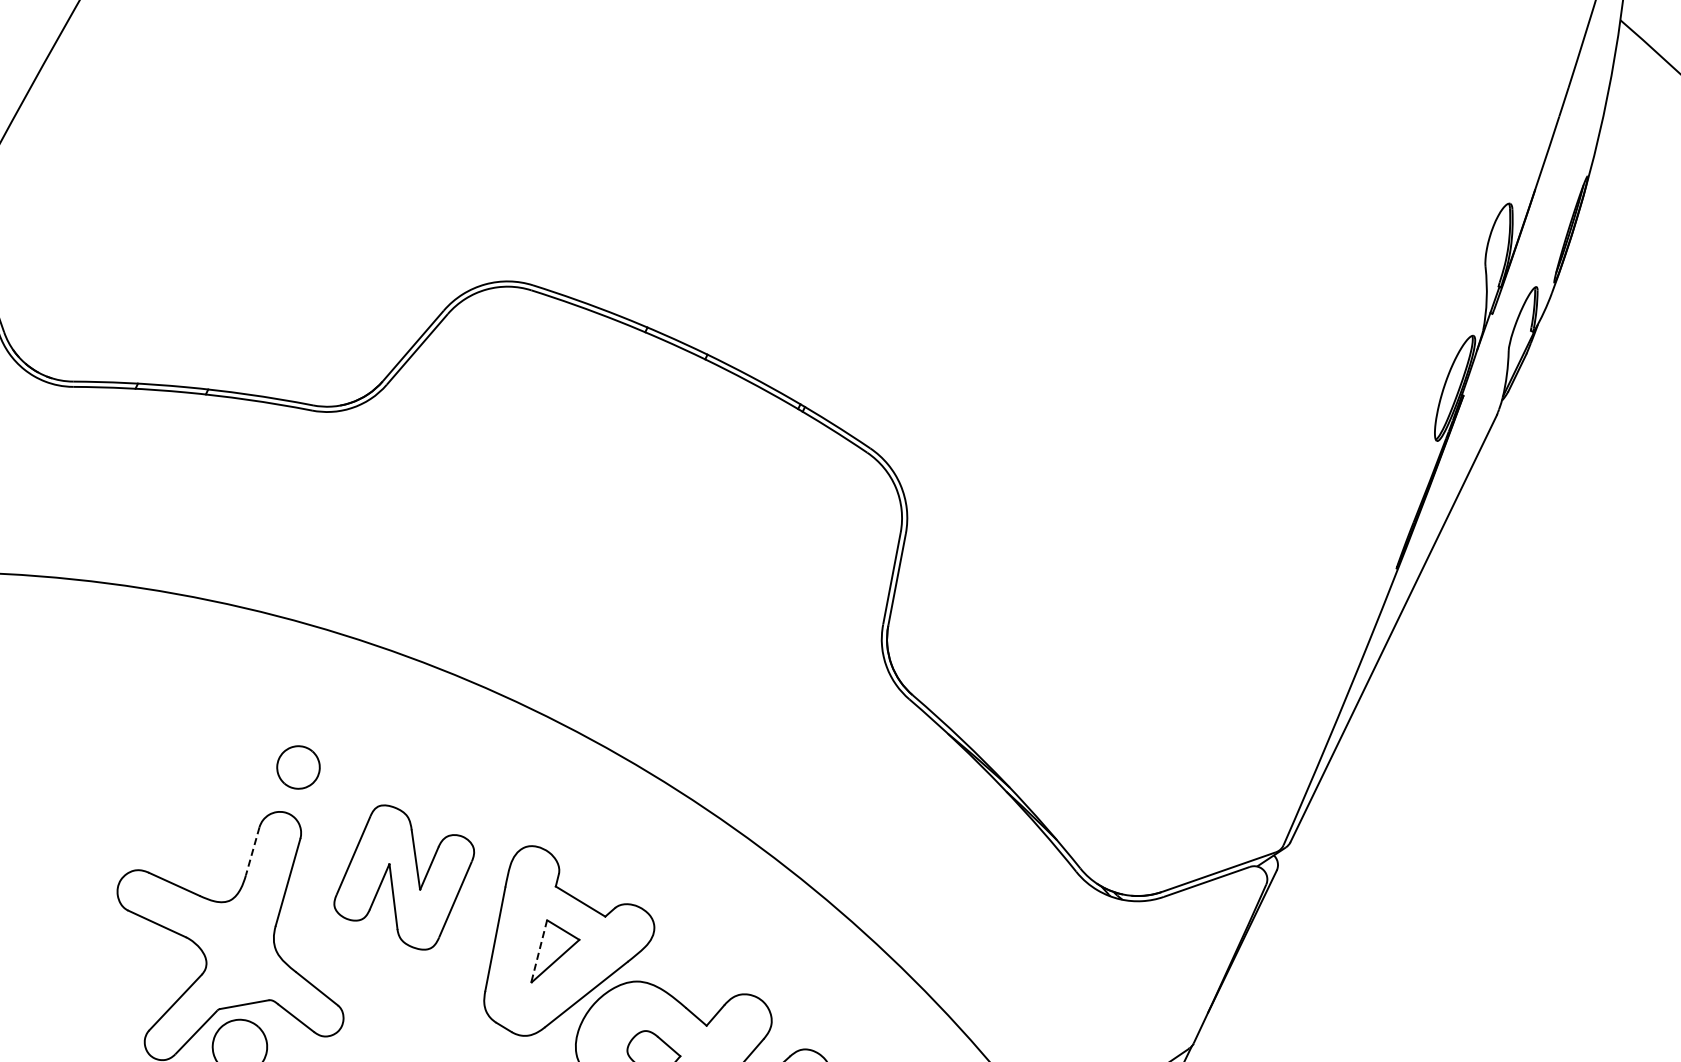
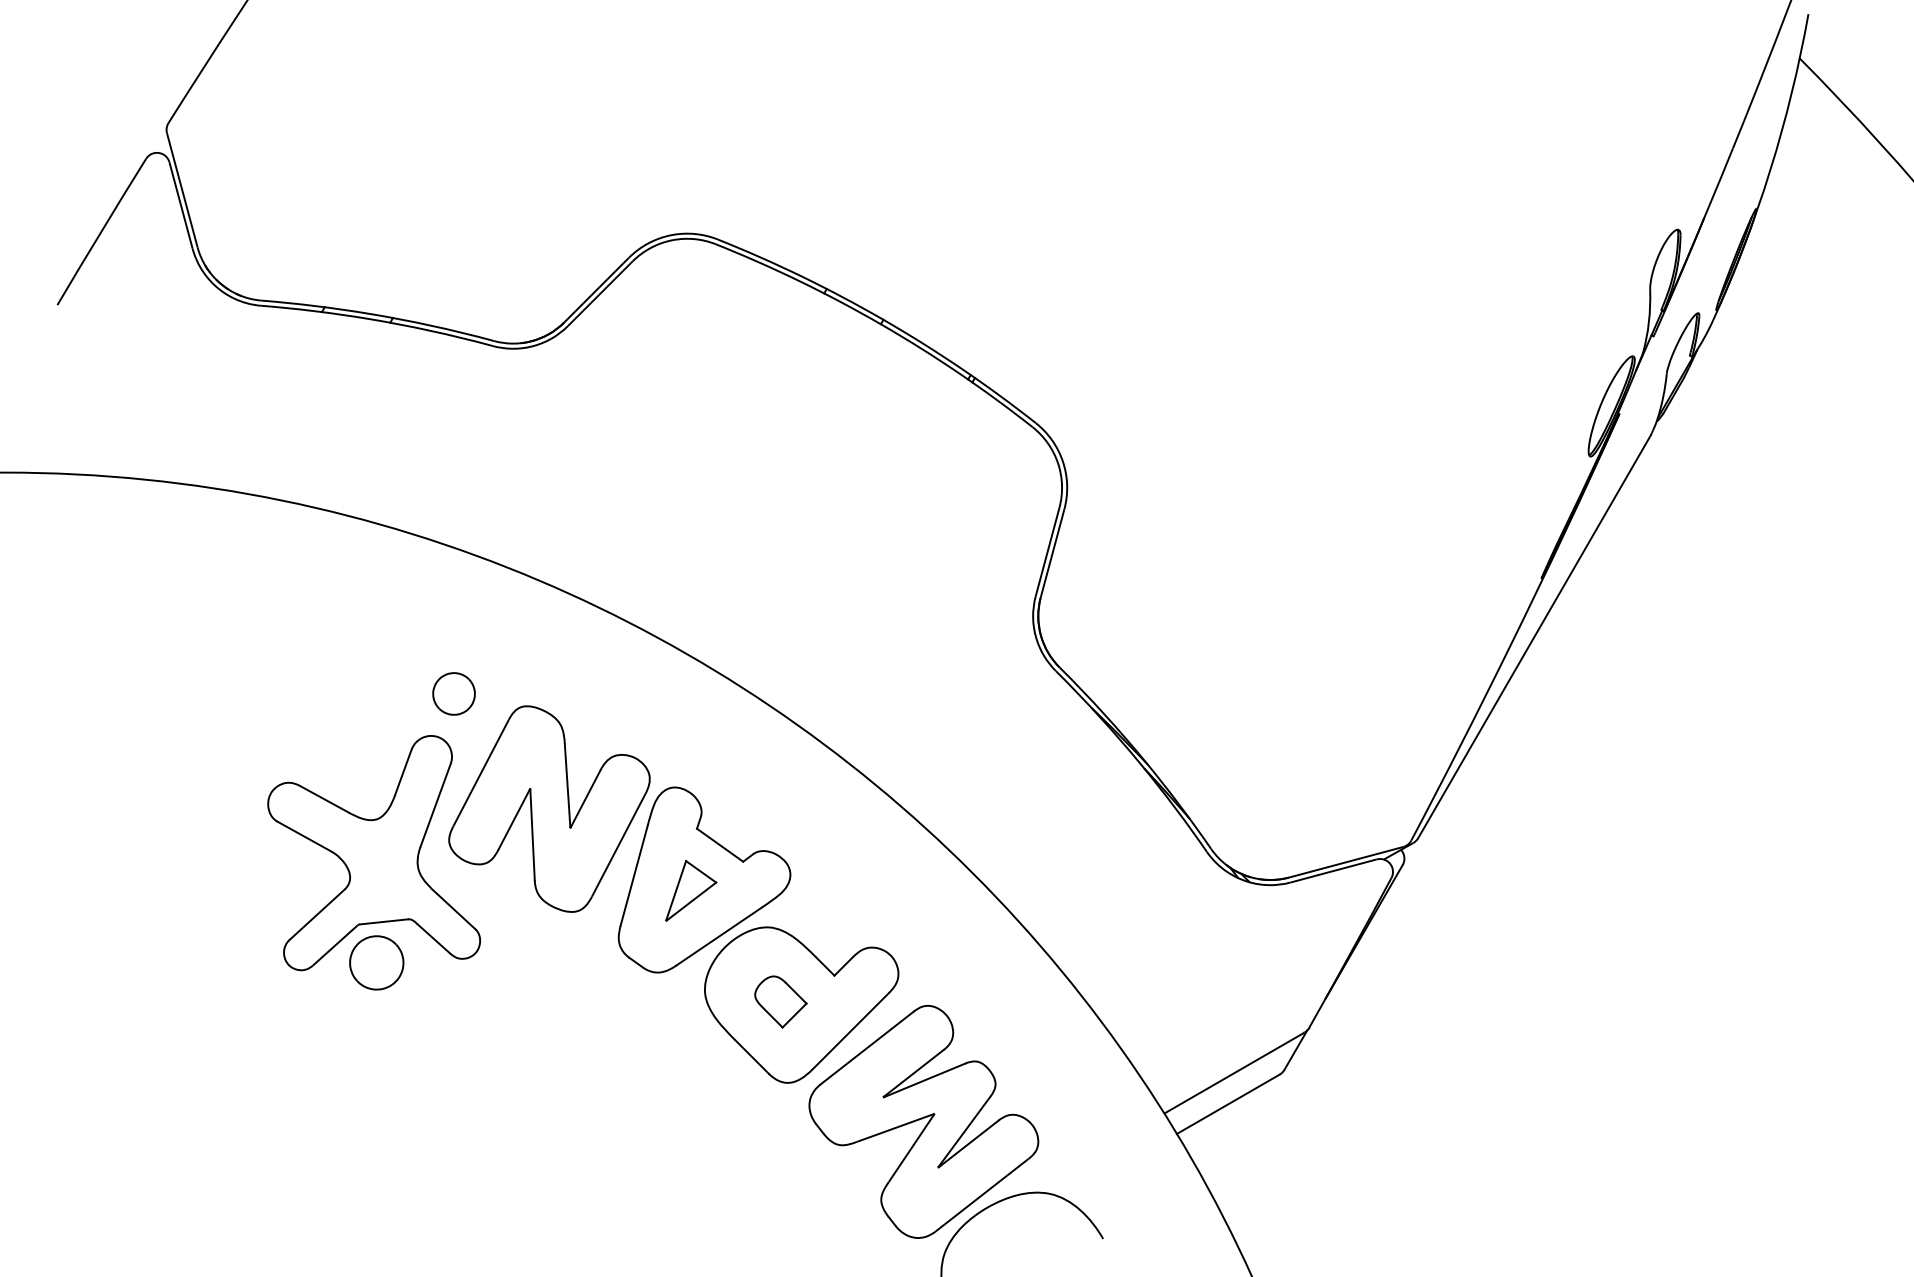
line: (253, 852) -> (403, 773), dashed -> solid
part: (404, 876) -> (549, 808), size x1.43
line: (539, 951) -> (676, 891), dashed -> solid

